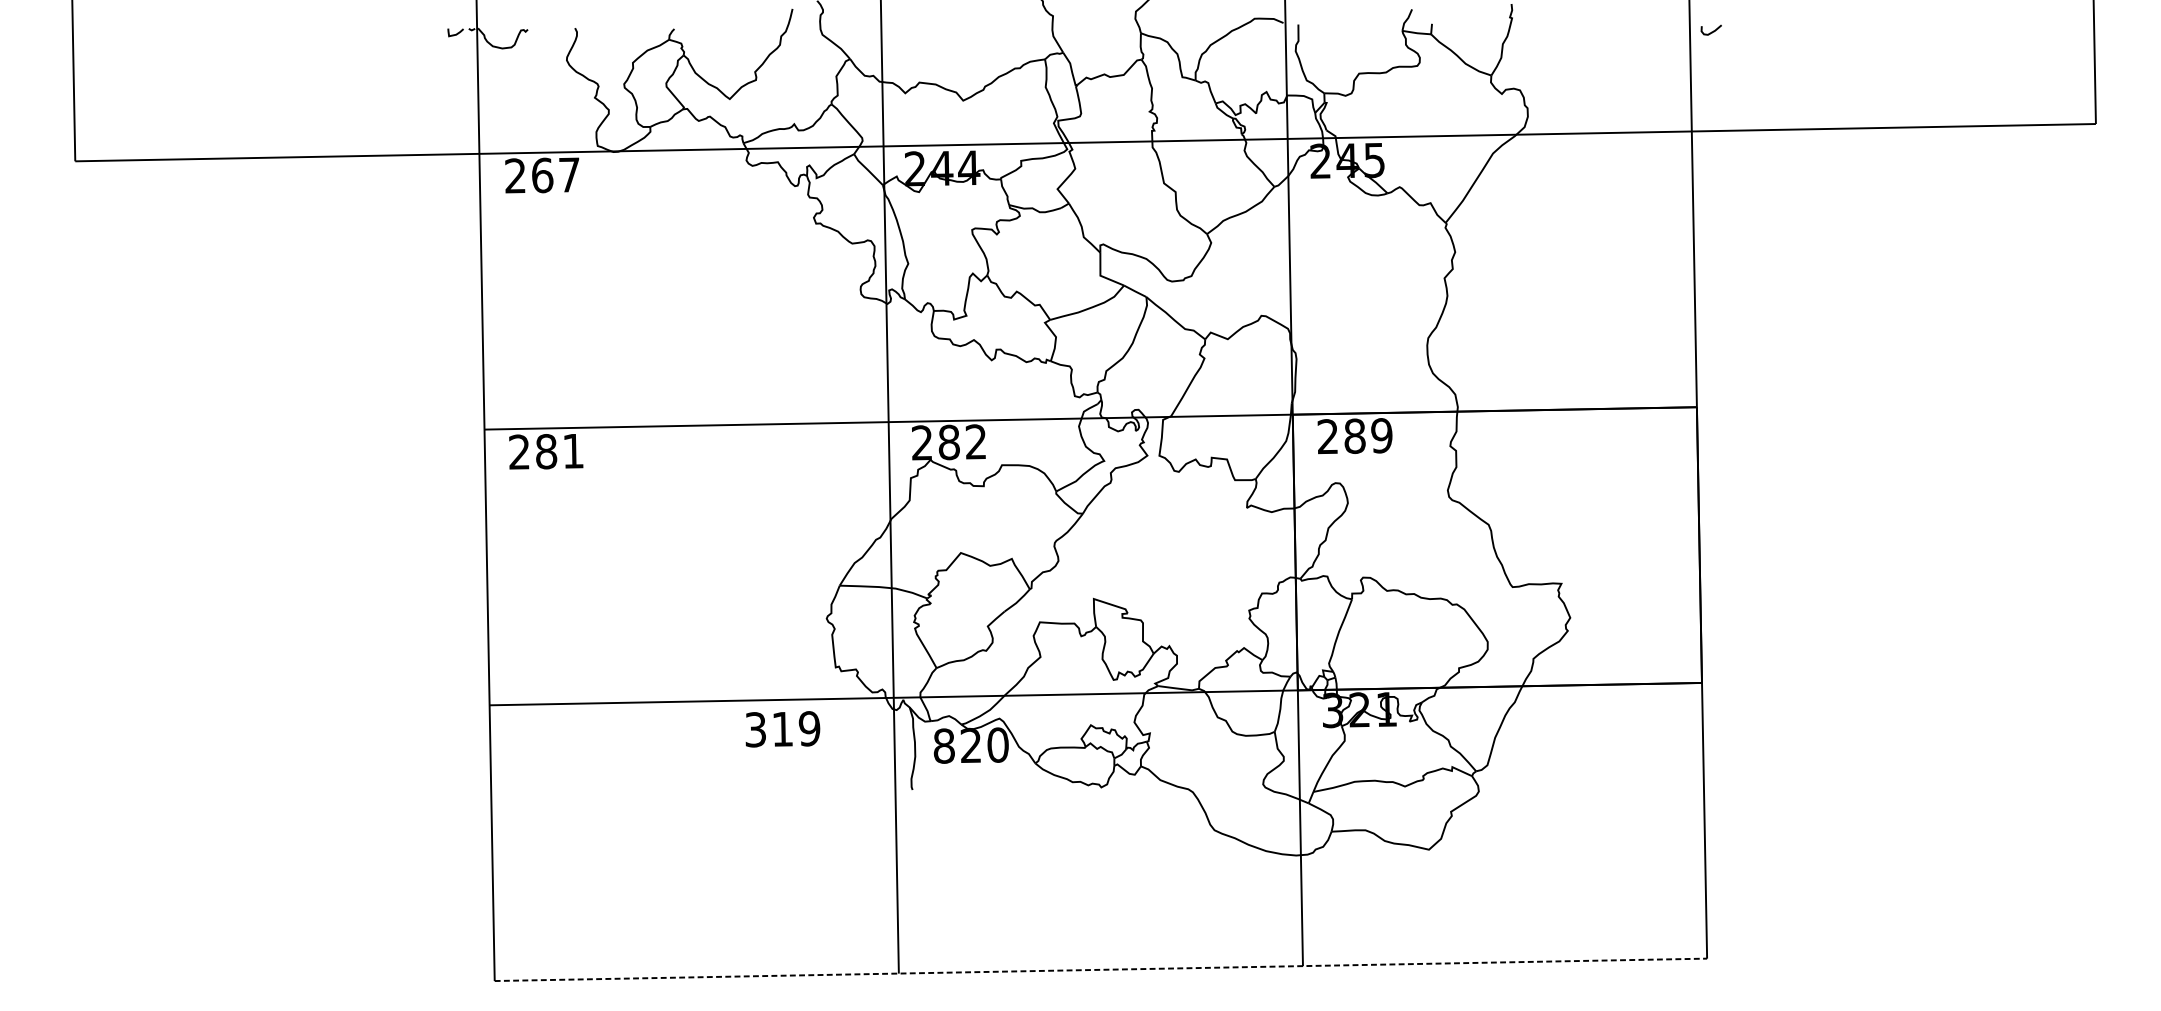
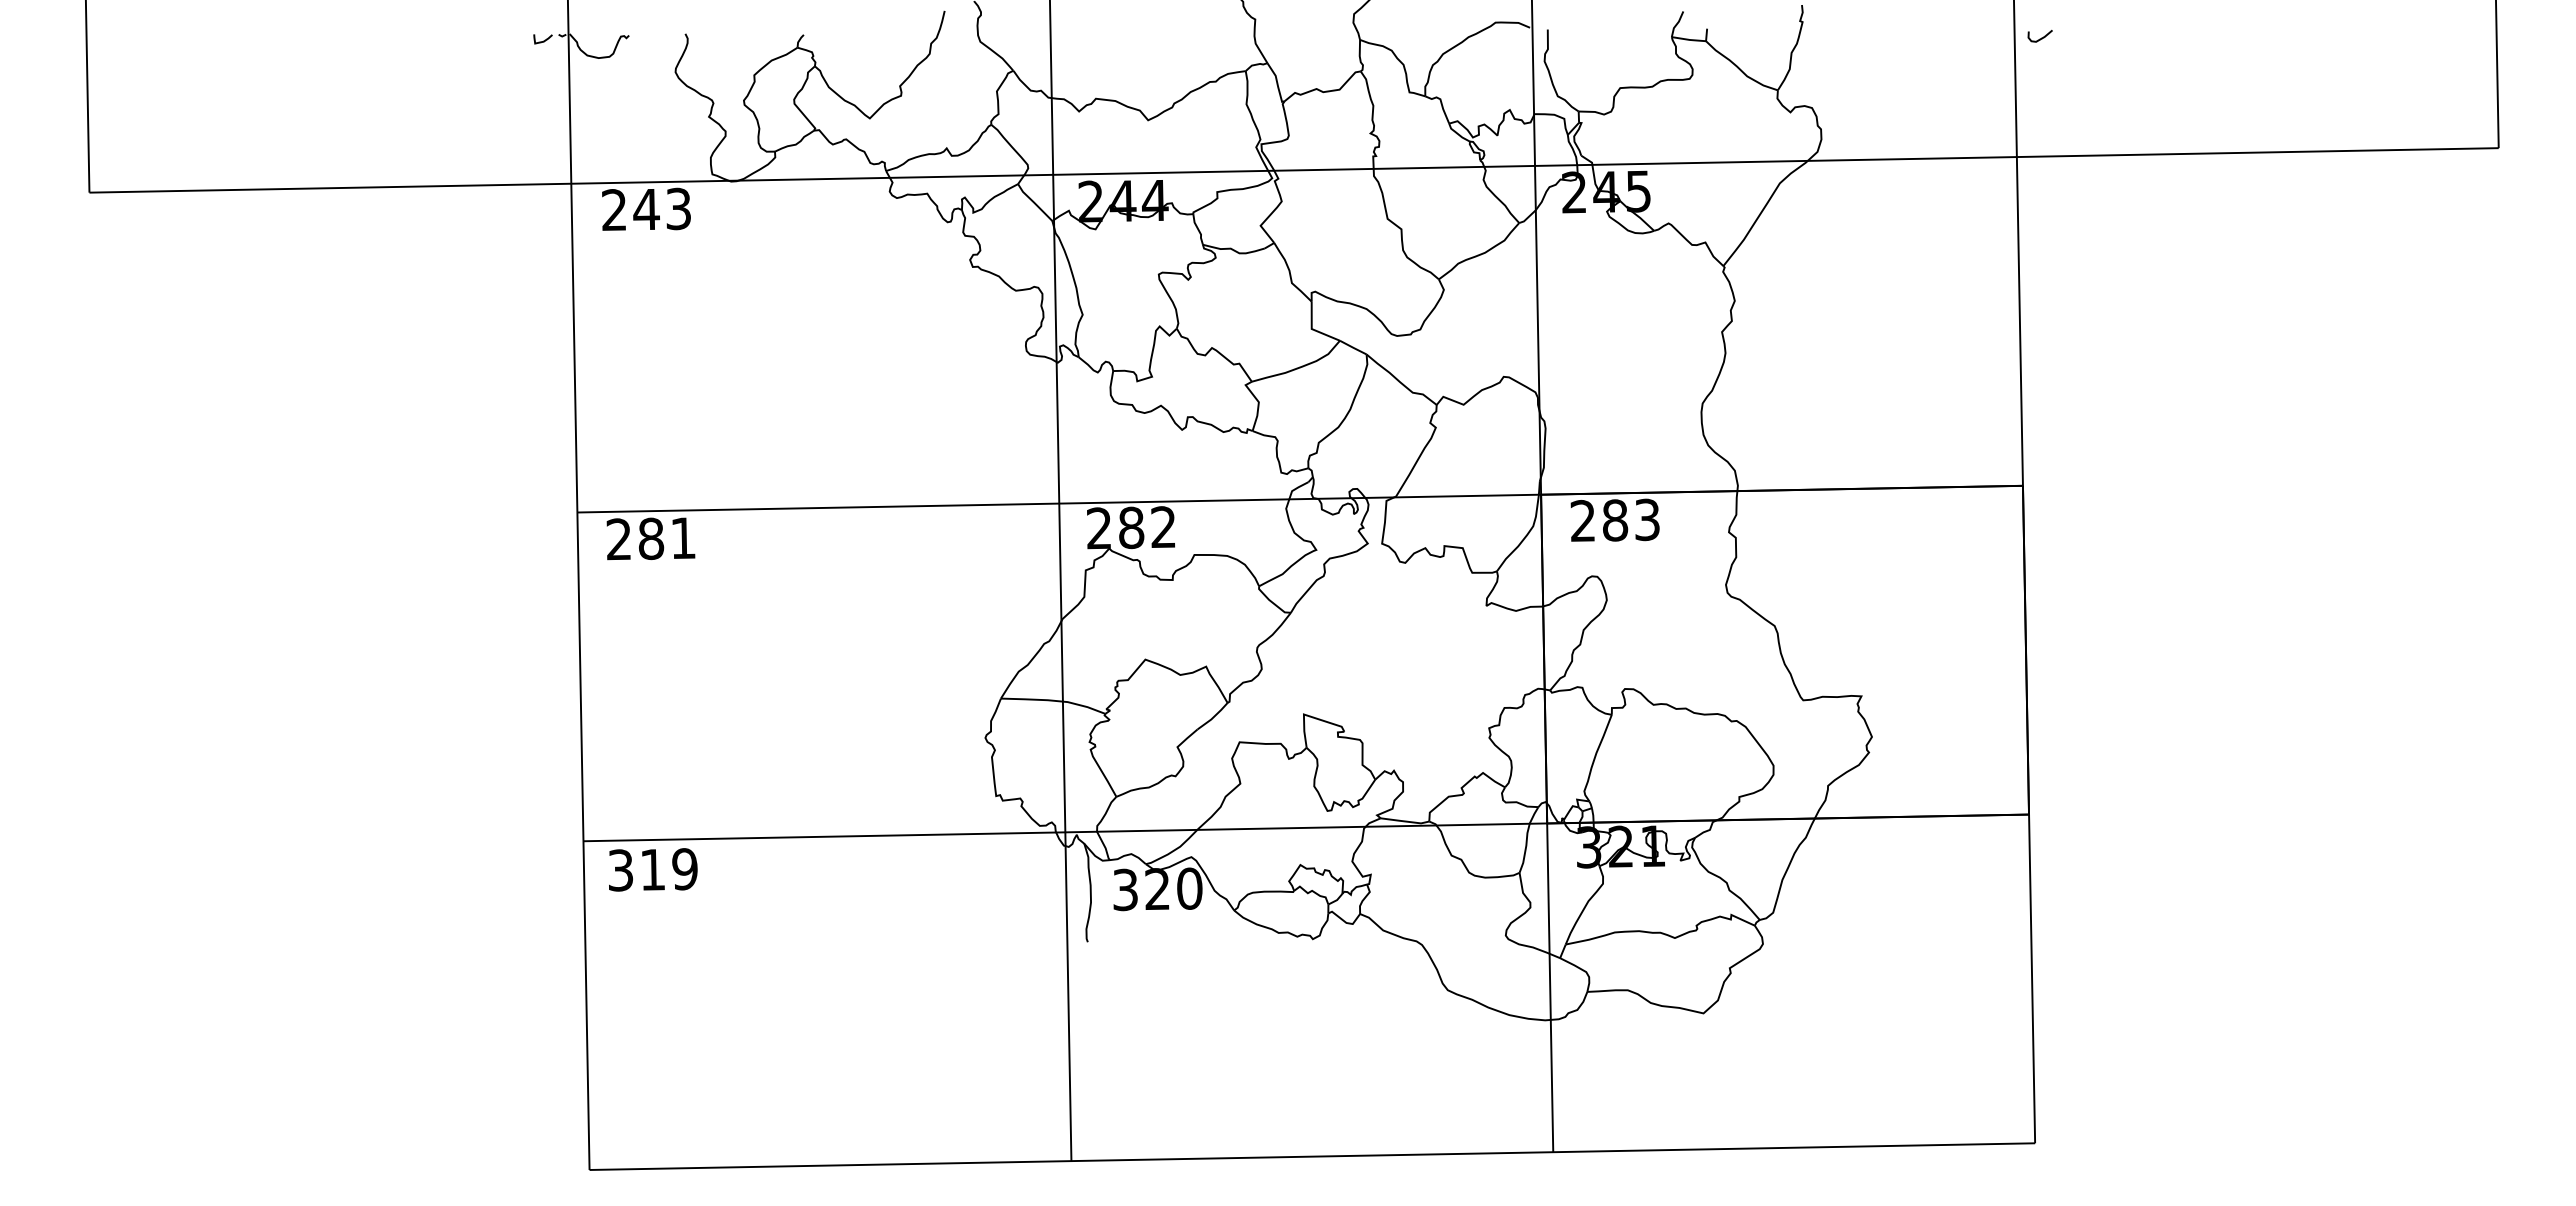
text: (555, 174) -> (661, 208), 267 -> 243
text: (1381, 435) -> (1646, 519), 289 -> 283
text: (783, 729) -> (653, 869), moved
text: (944, 745) -> (1125, 889), 820 -> 320
line: (1101, 969) -> (1312, 1156), dashed -> solid

